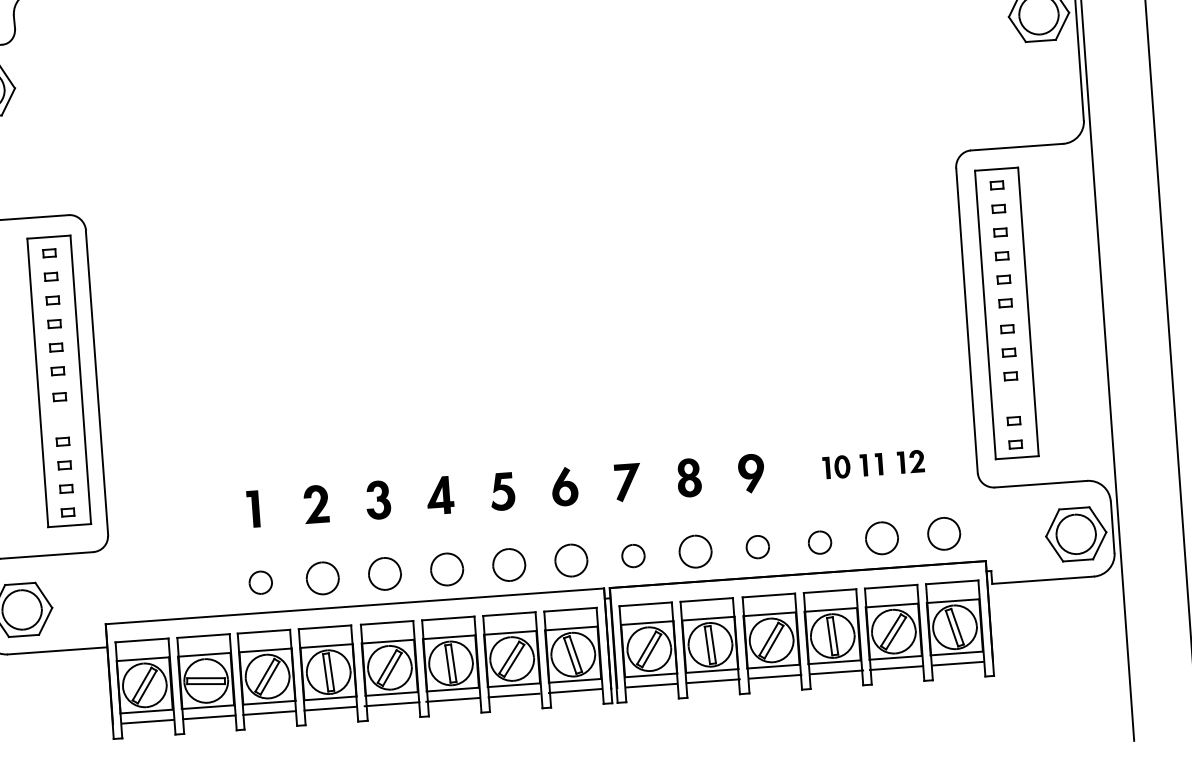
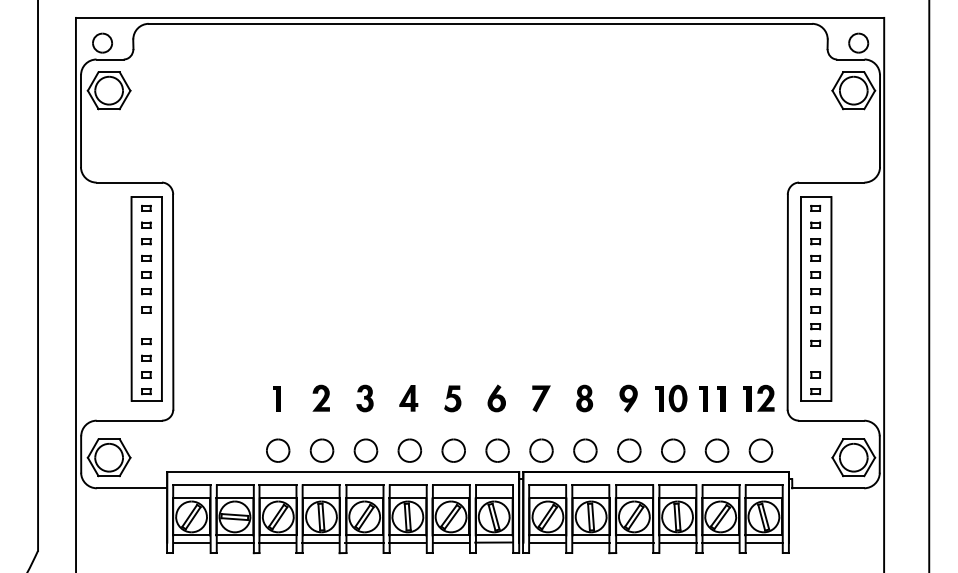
part: (873, 464) -> (714, 398), size x1.67
part: (820, 542) -> (673, 450), size x1.43
part: (758, 546) -> (629, 450), size x1.43
part: (633, 555) -> (541, 450), size x1.43
part: (261, 582) -> (278, 450), size x1.43

